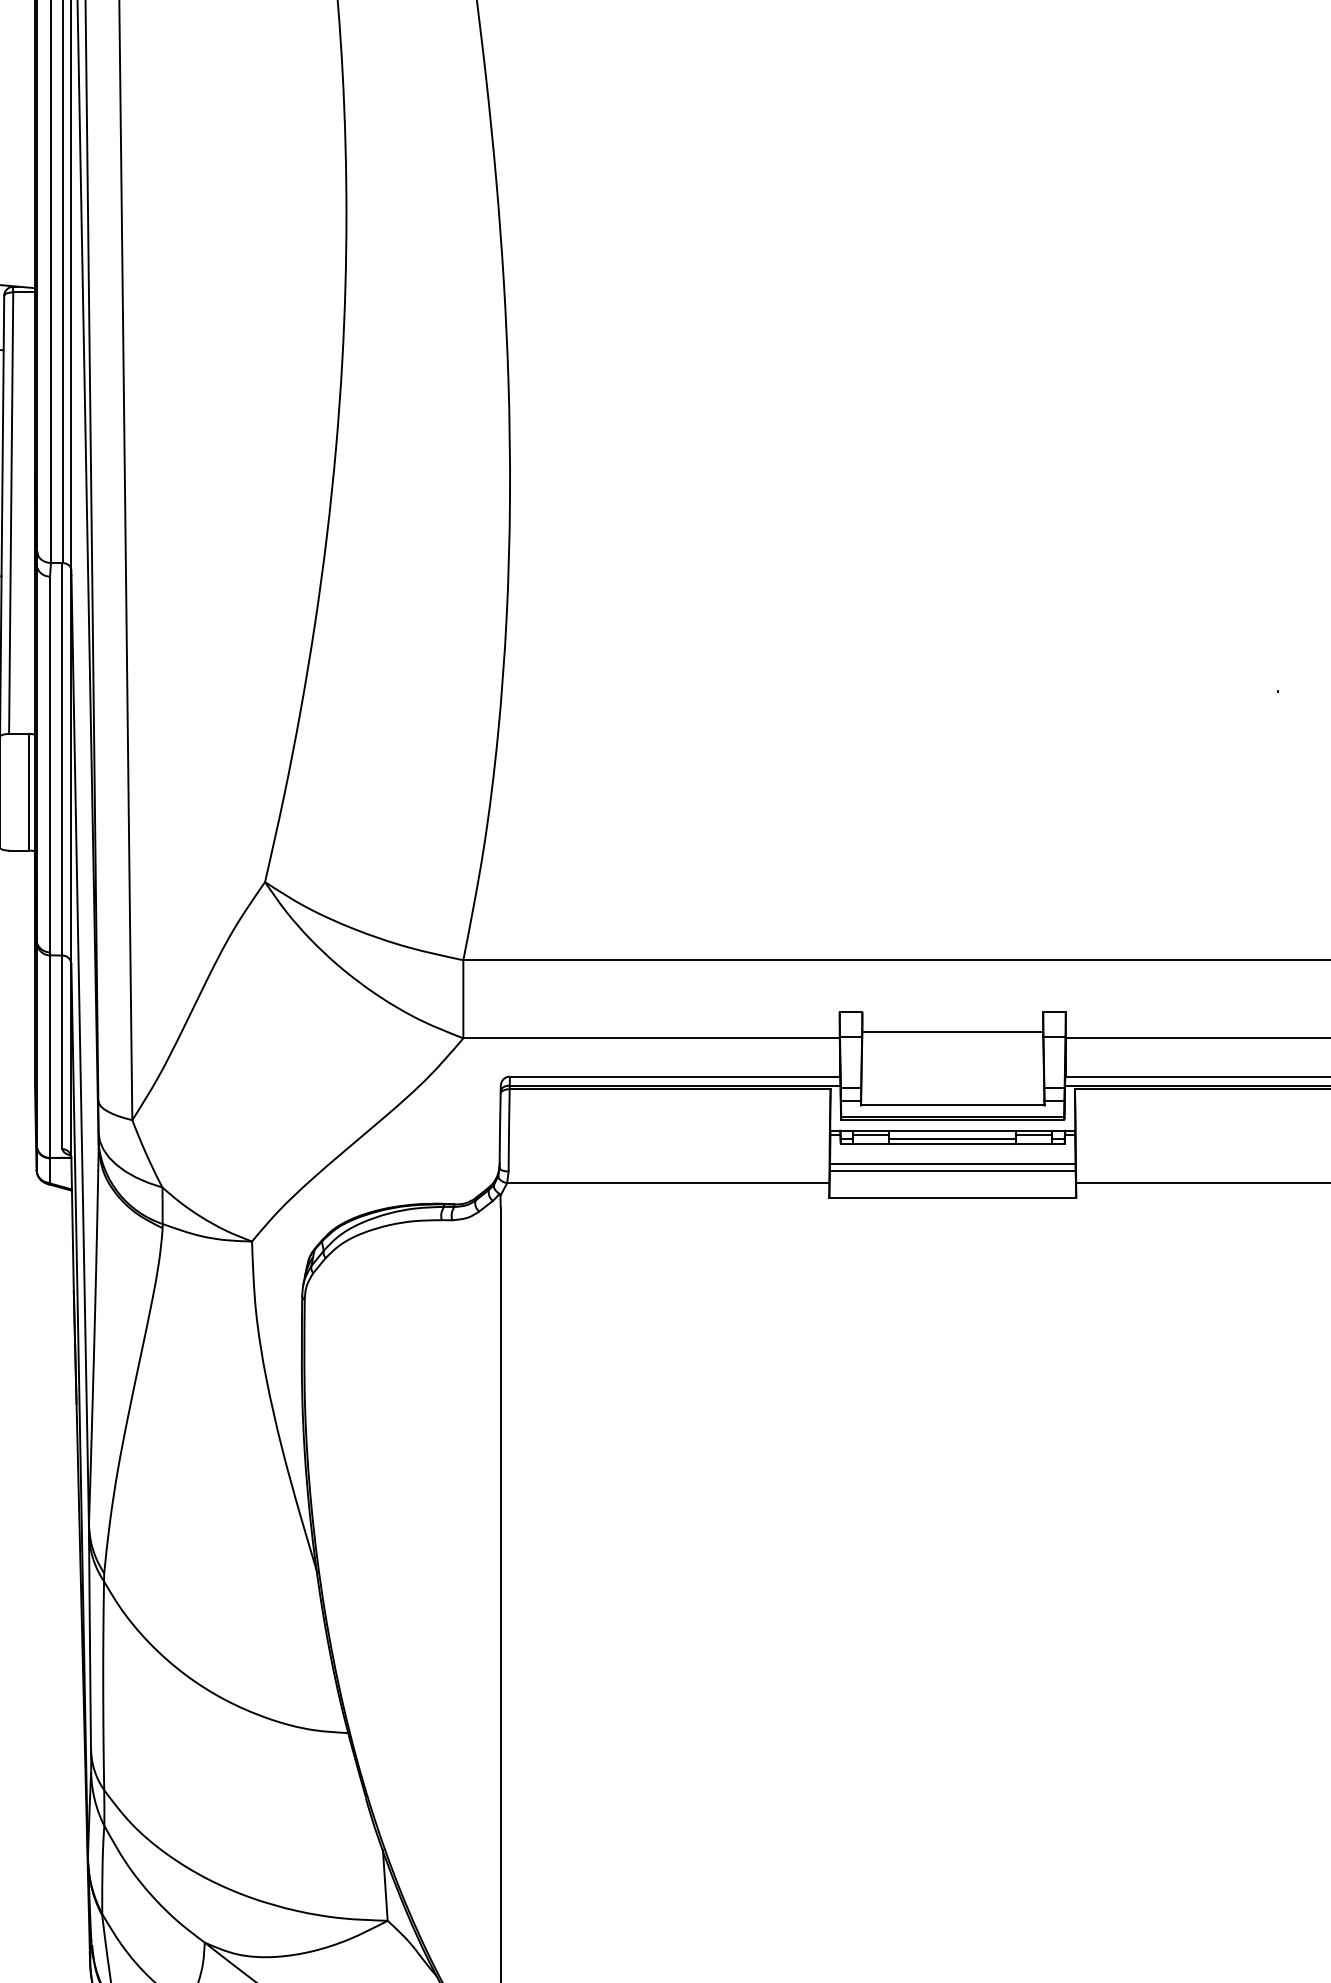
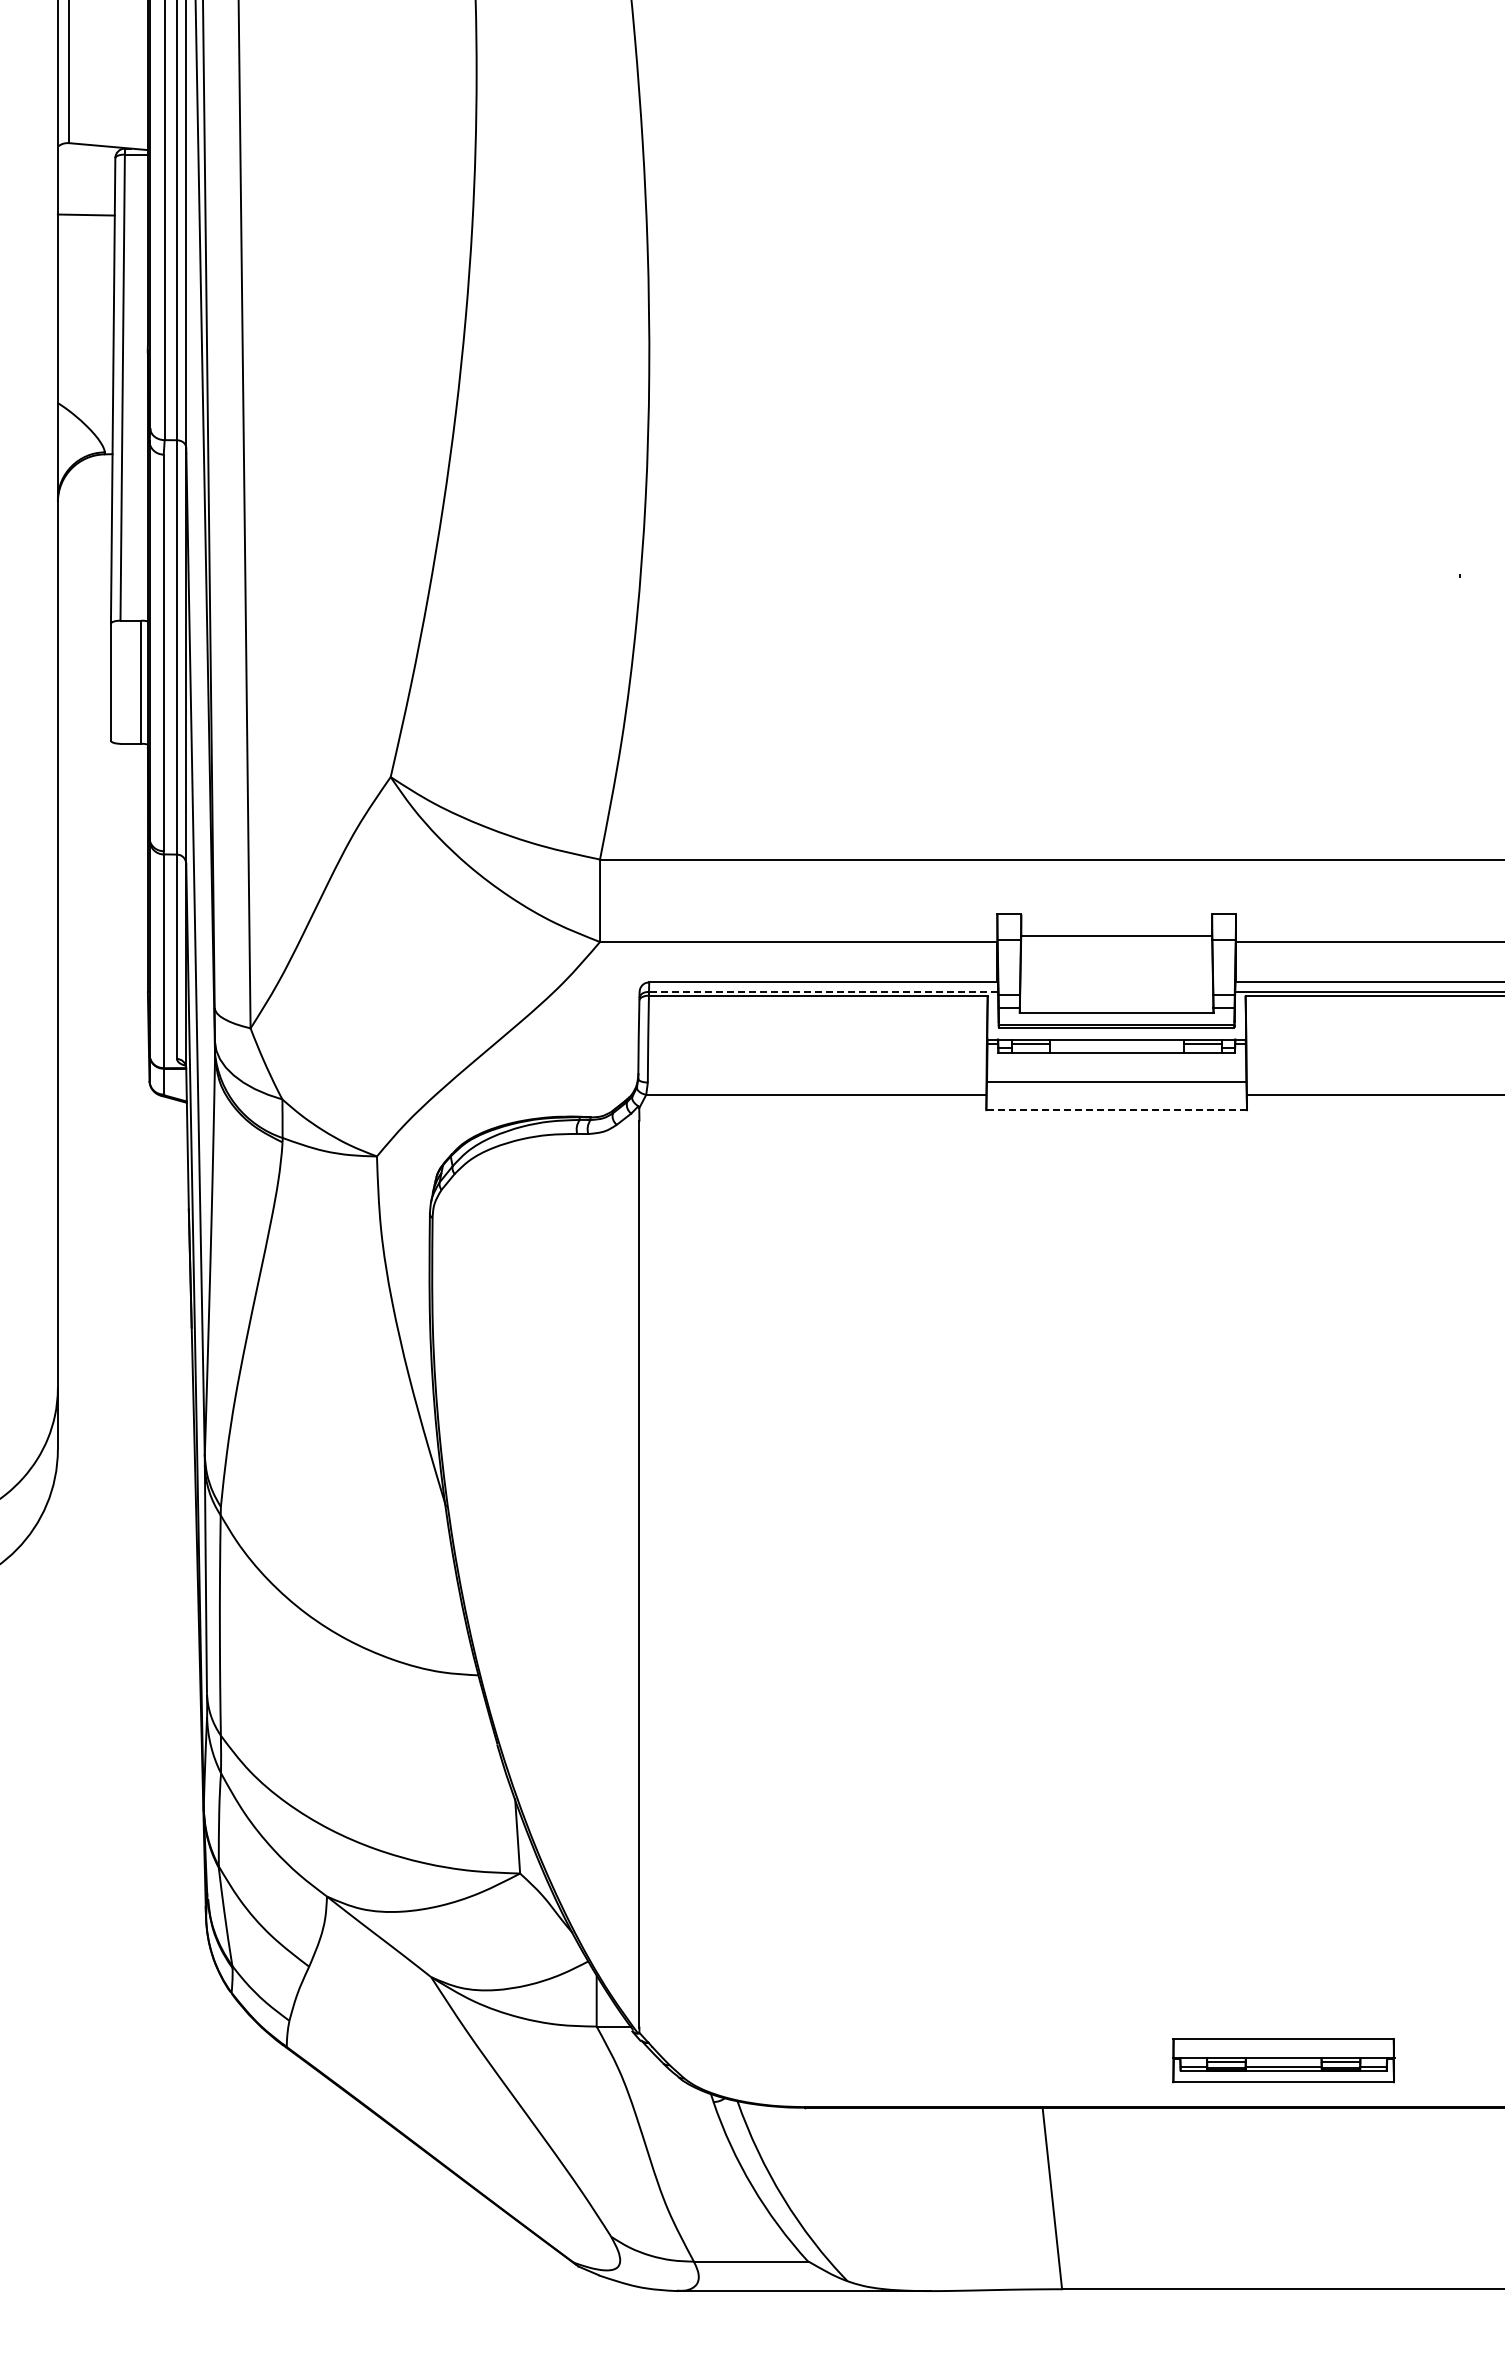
line: (675, 1085) -> (823, 991), solid -> dashed
line: (952, 1139) -> (1116, 1048), removed
line: (952, 1163) -> (1116, 1074), removed
line: (952, 1197) -> (1116, 1110), solid -> dashed

